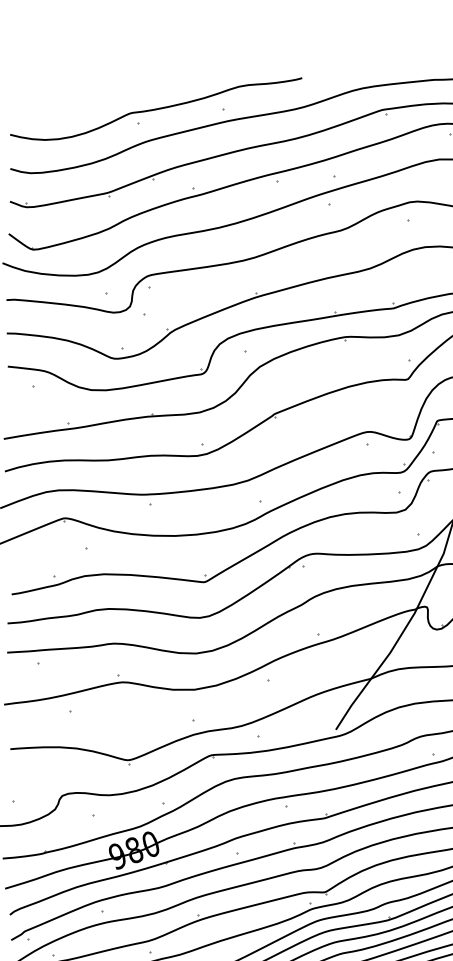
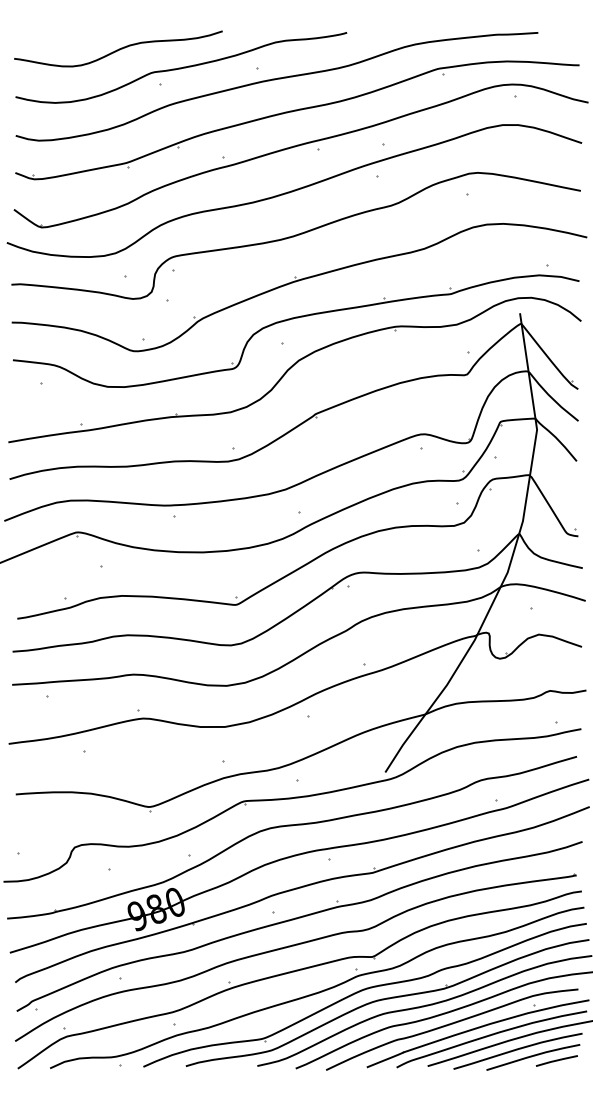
curve: (101, 92) -> (119, 48), added

